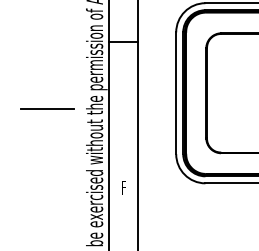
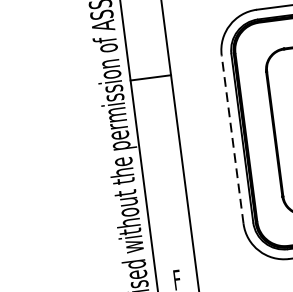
line: (176, 93) -> (233, 139), solid -> dashed
line: (47, 108) -> (57, 183), removed

